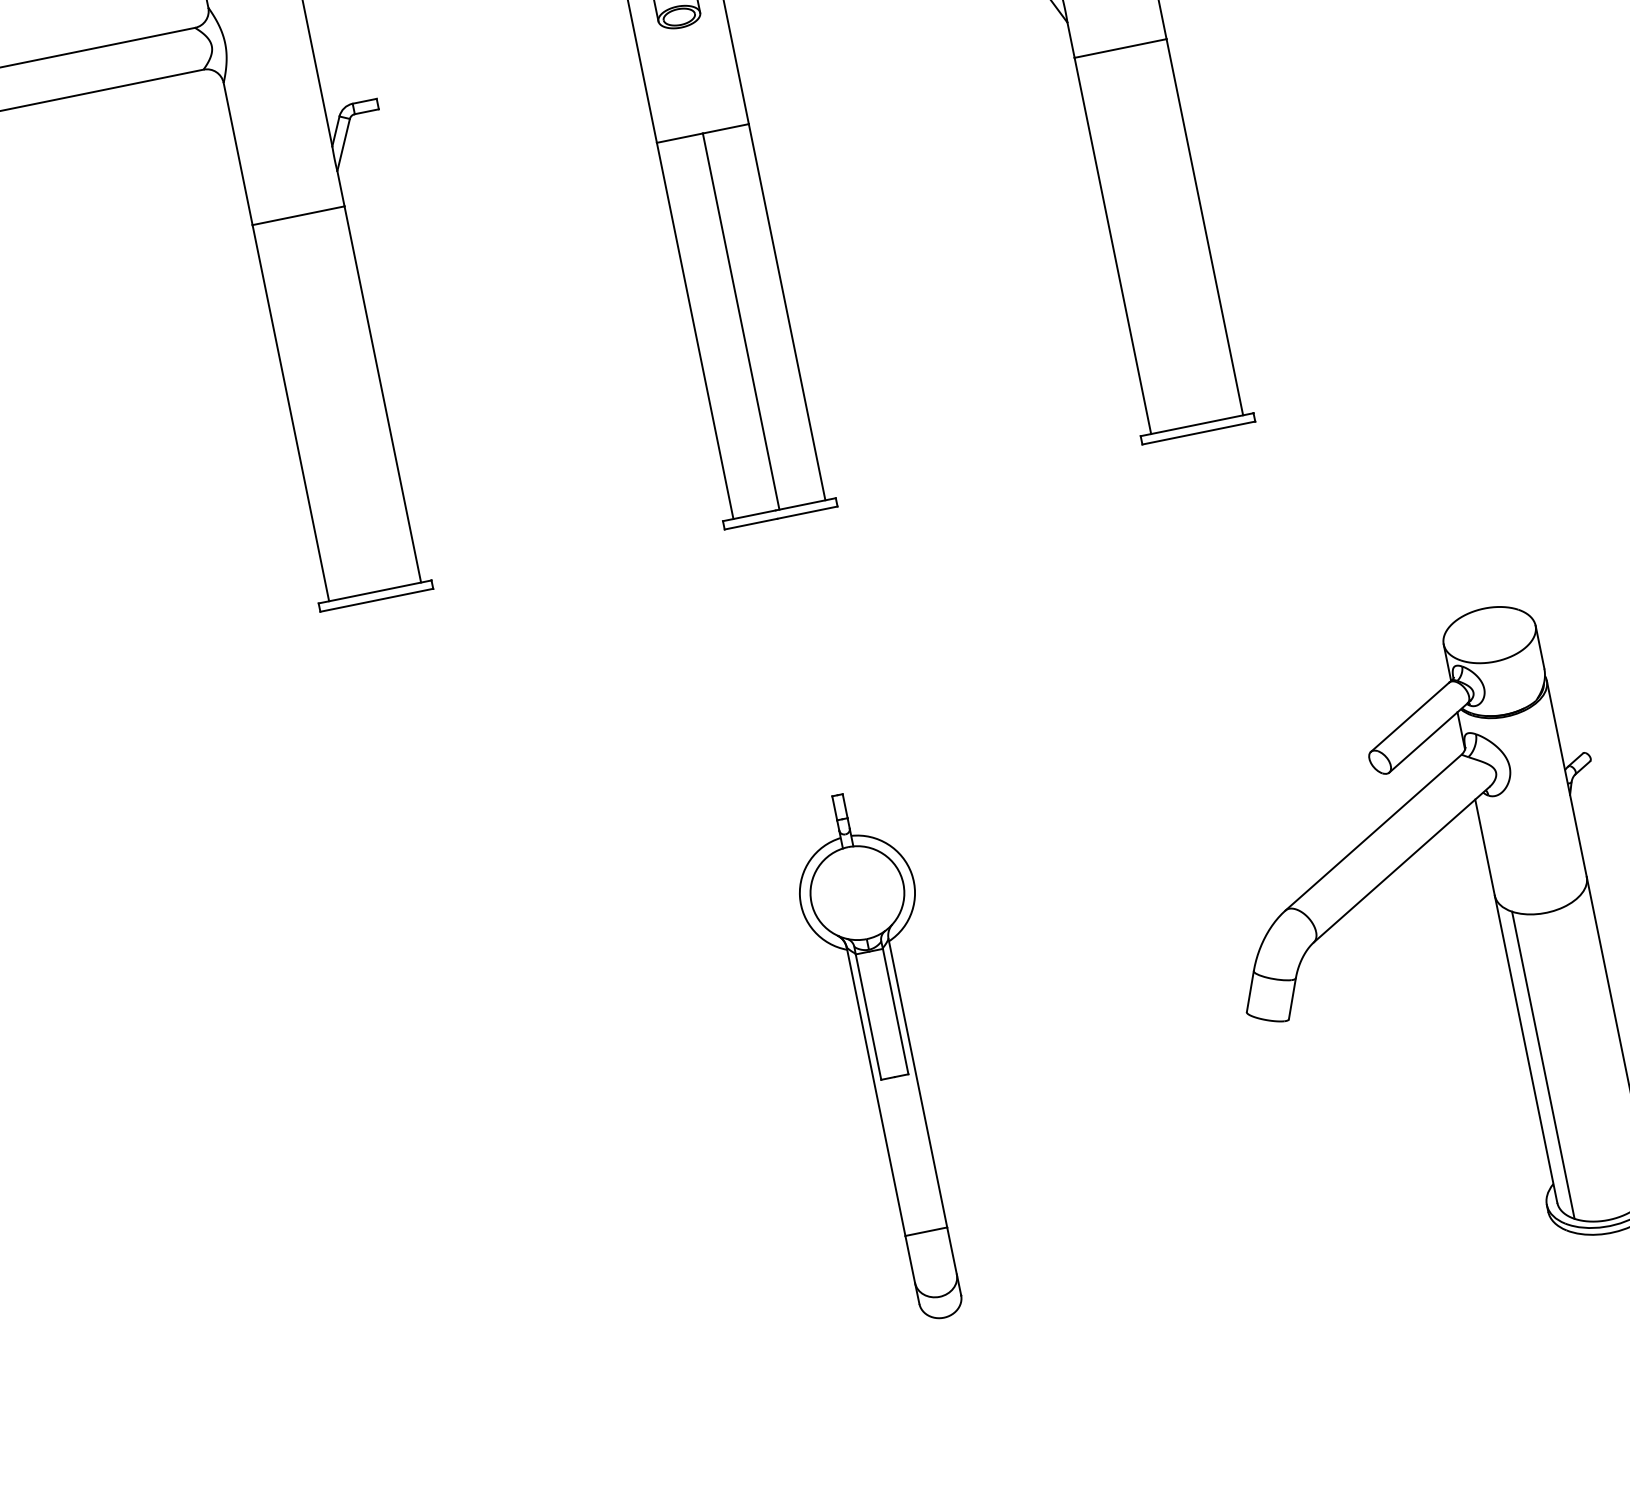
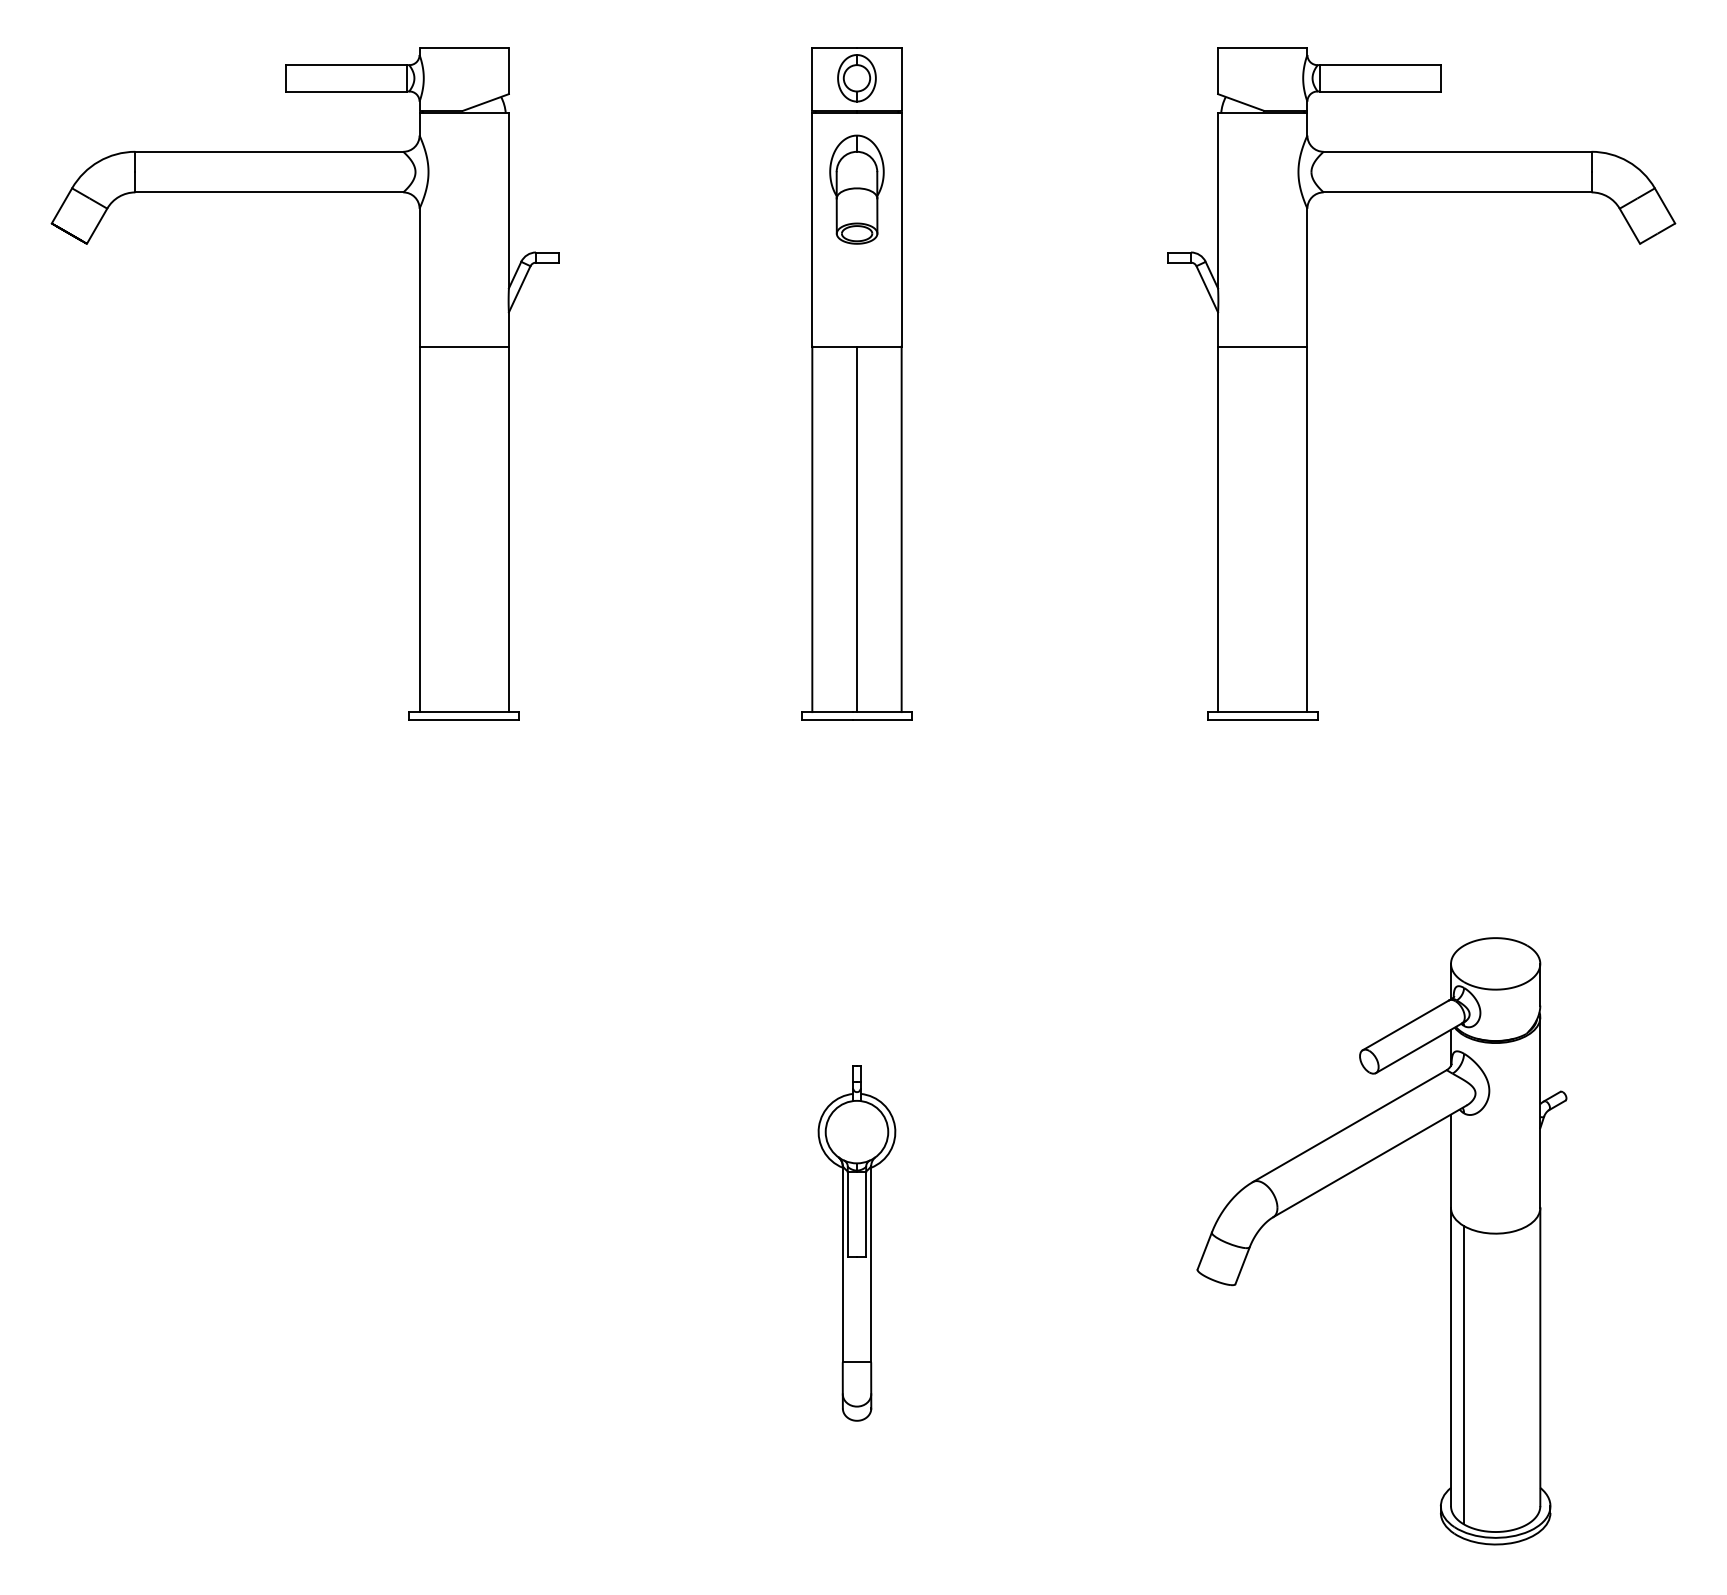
part: (890, 1055) -> (856, 1242), size x0.7

